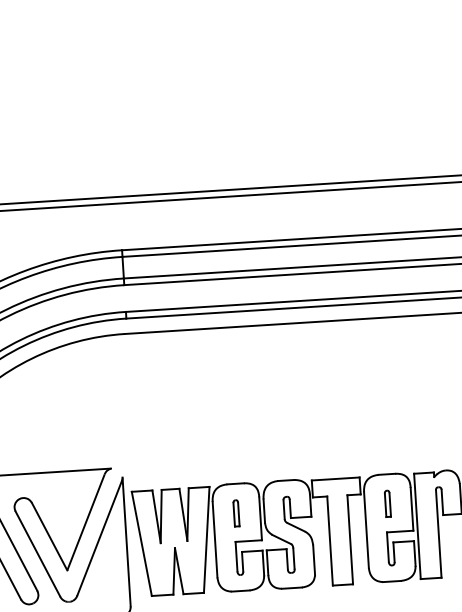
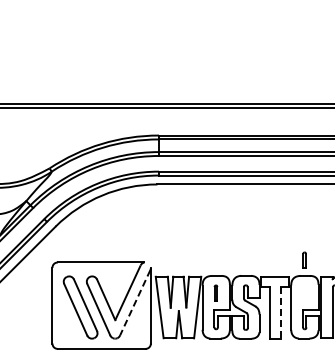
part: (387, 502) -> (304, 259), moved
line: (99, 537) -> (135, 302), solid -> dashed
line: (350, 541) -> (281, 313), solid -> dashed

